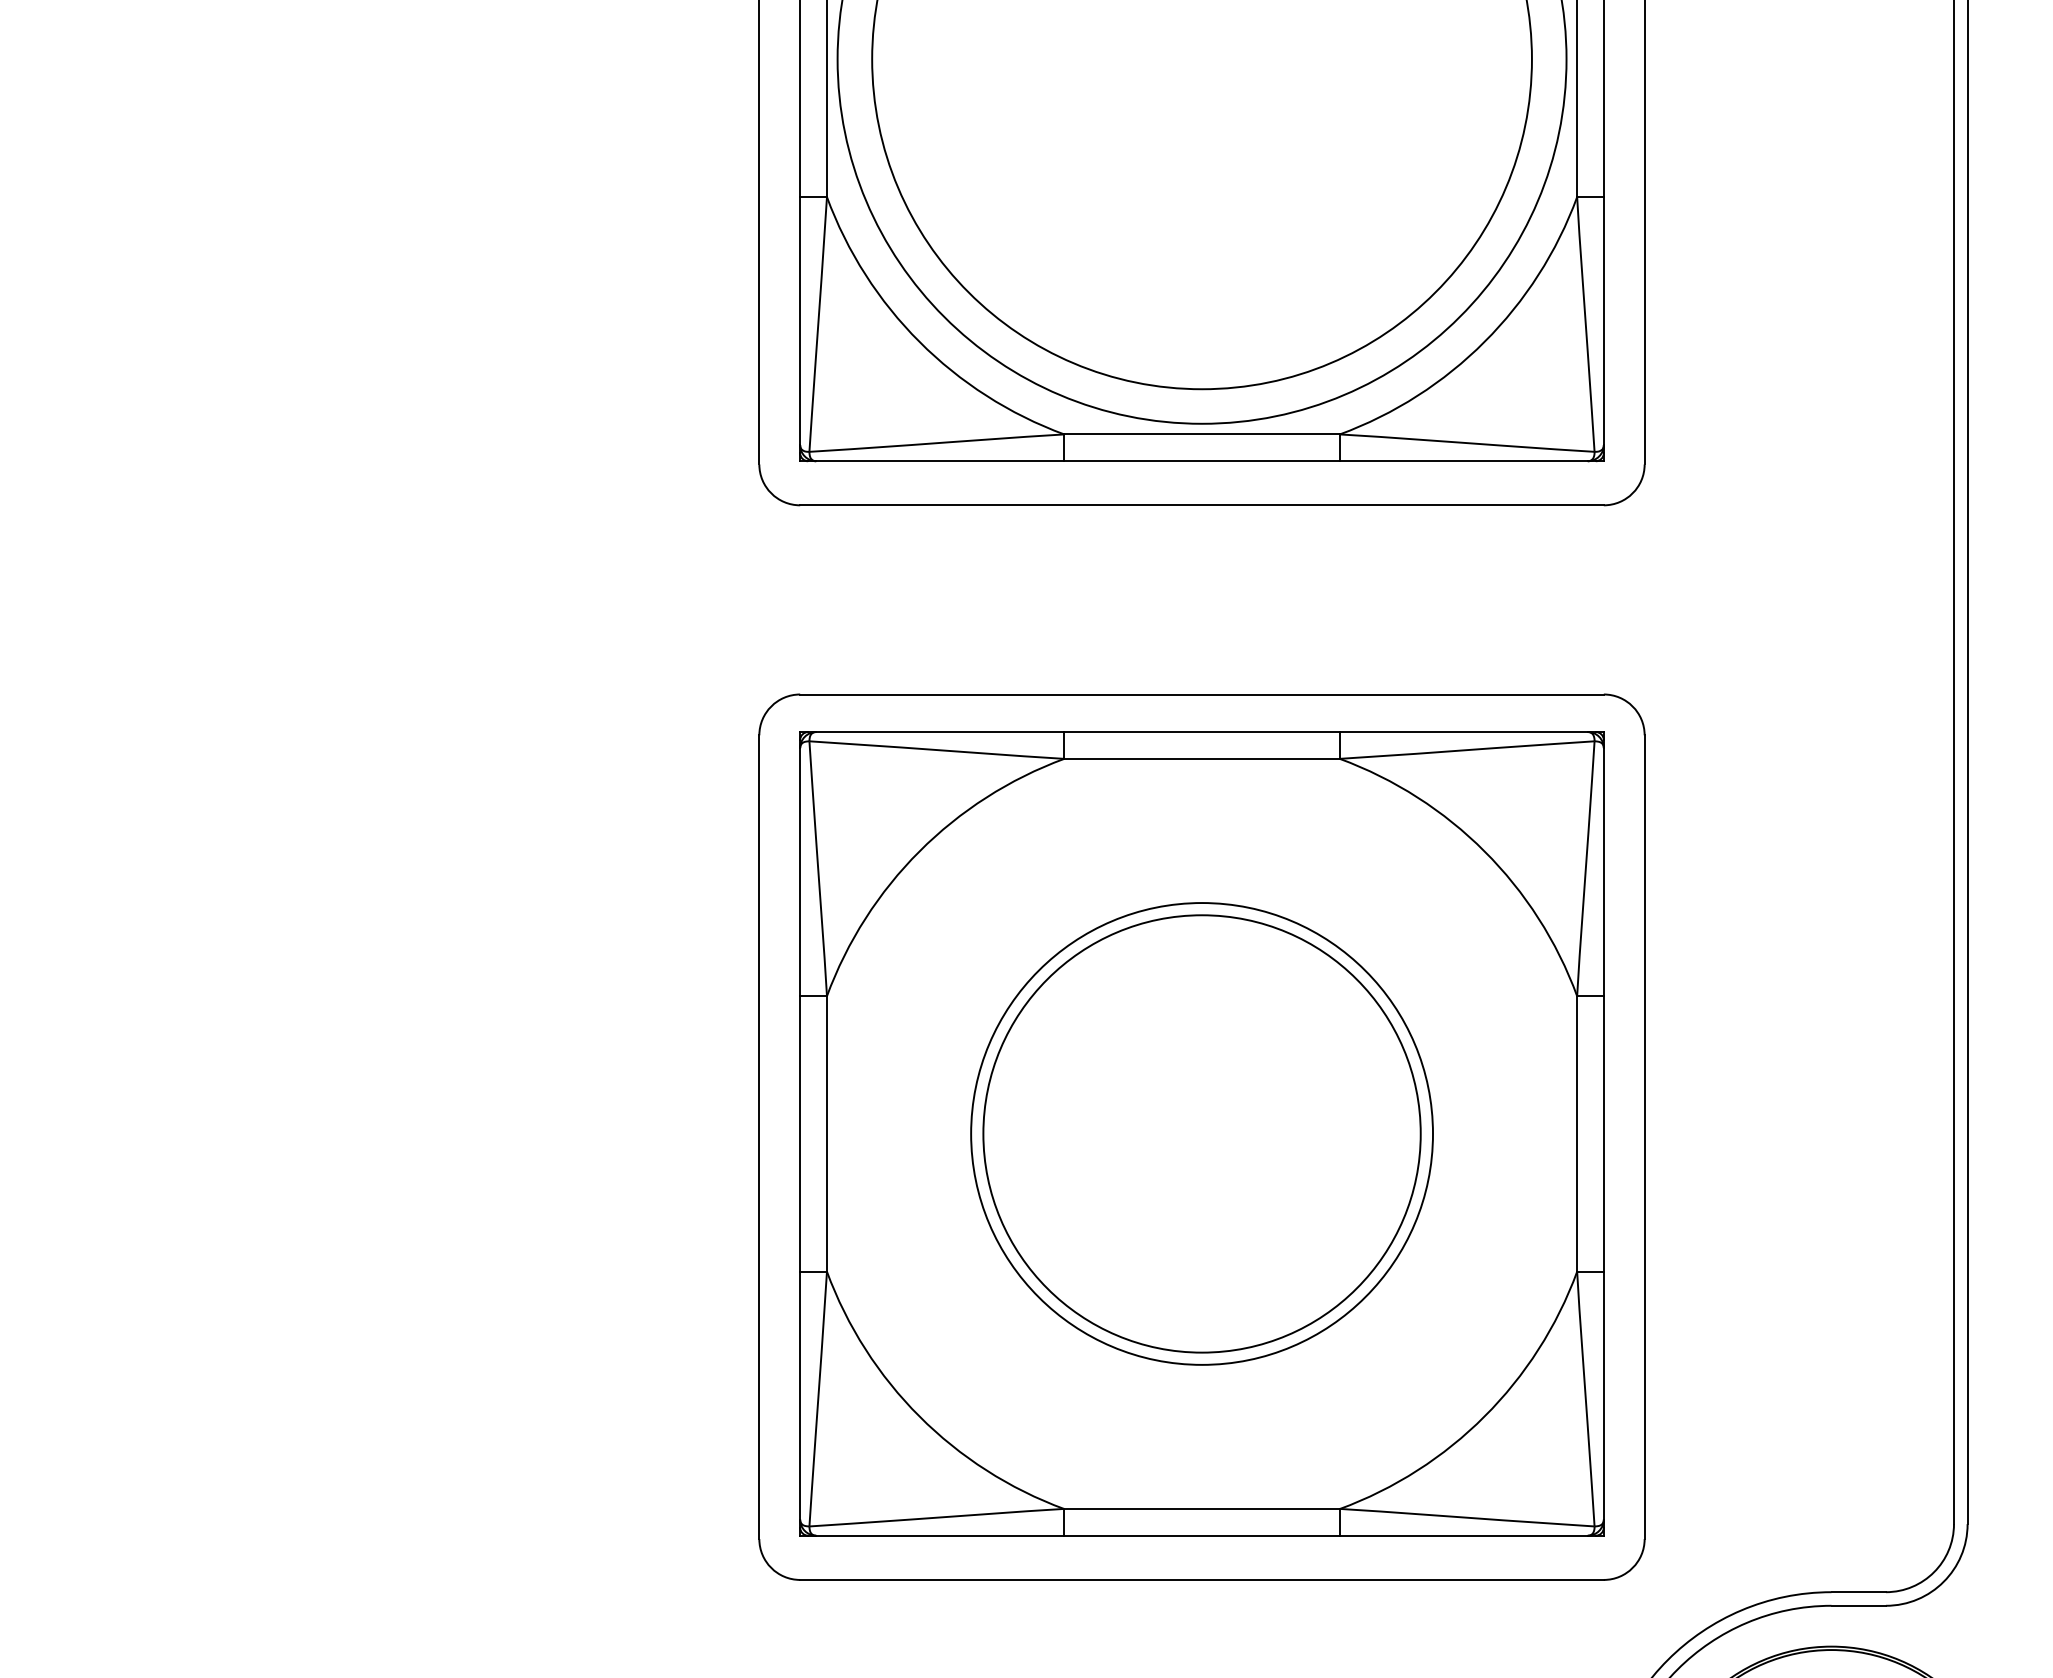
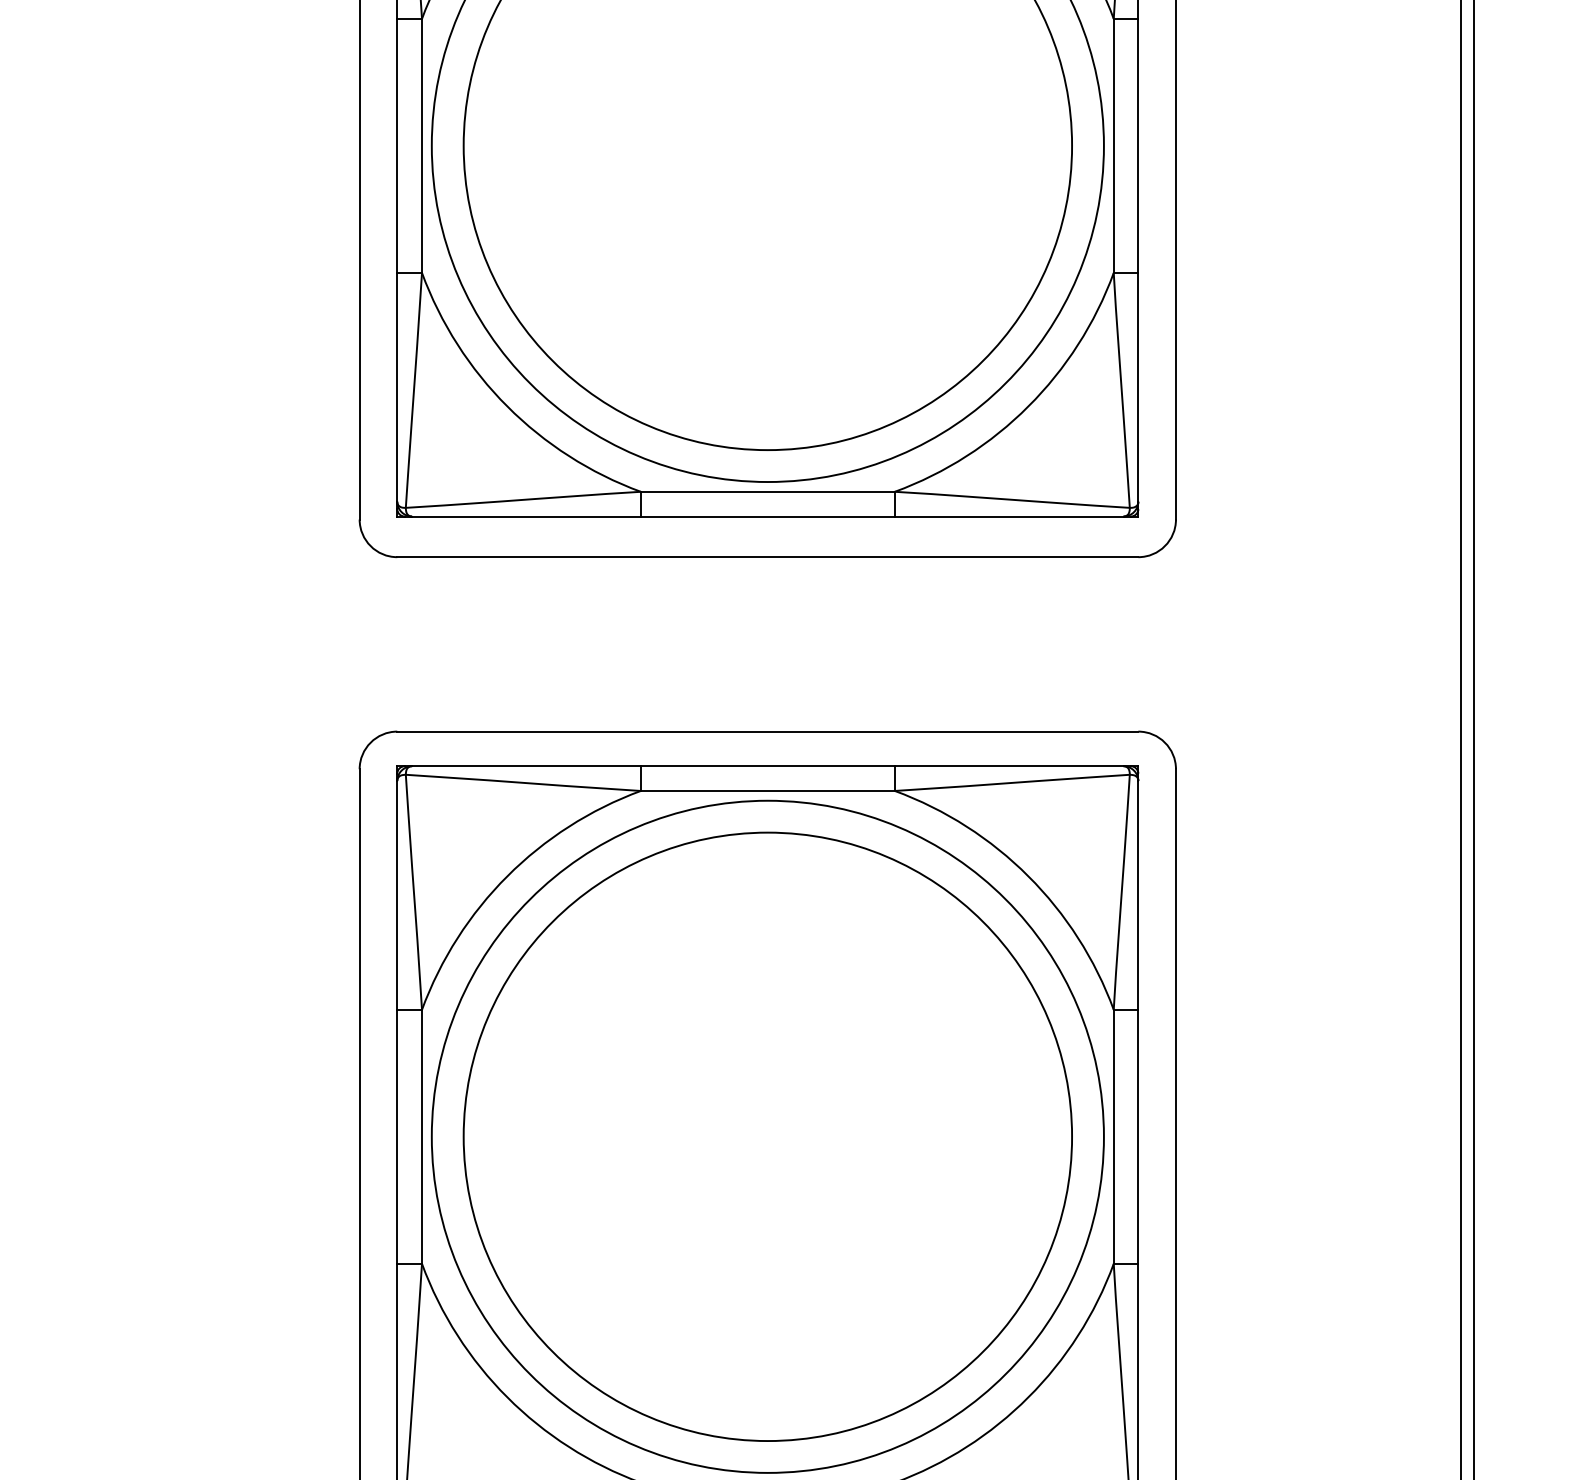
circle: (1201, 1133) -> (767, 1136), size x1.43
circle: (1201, 1133) -> (767, 1136), size x1.67

